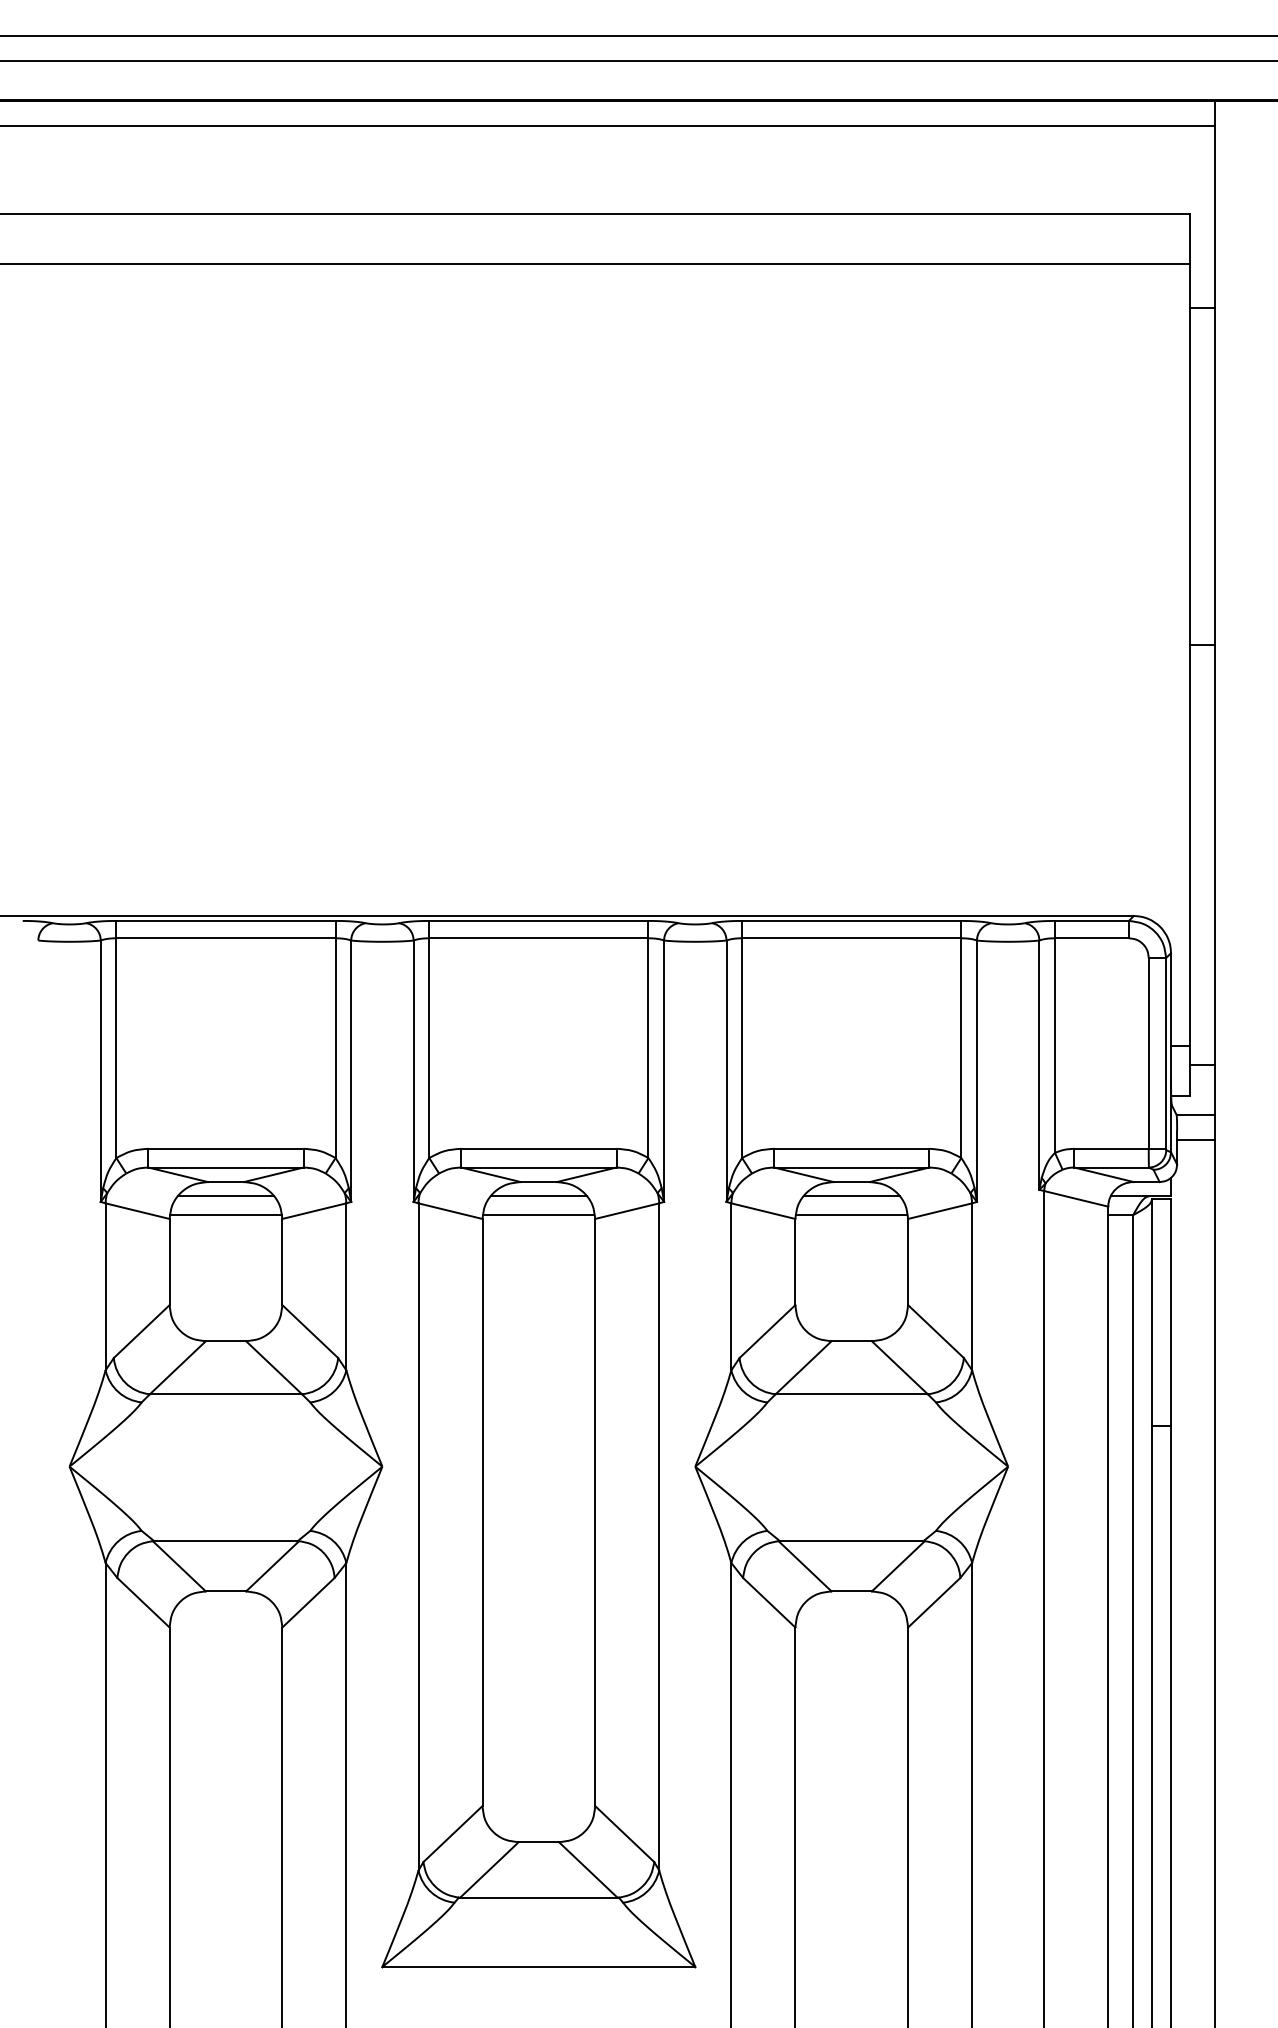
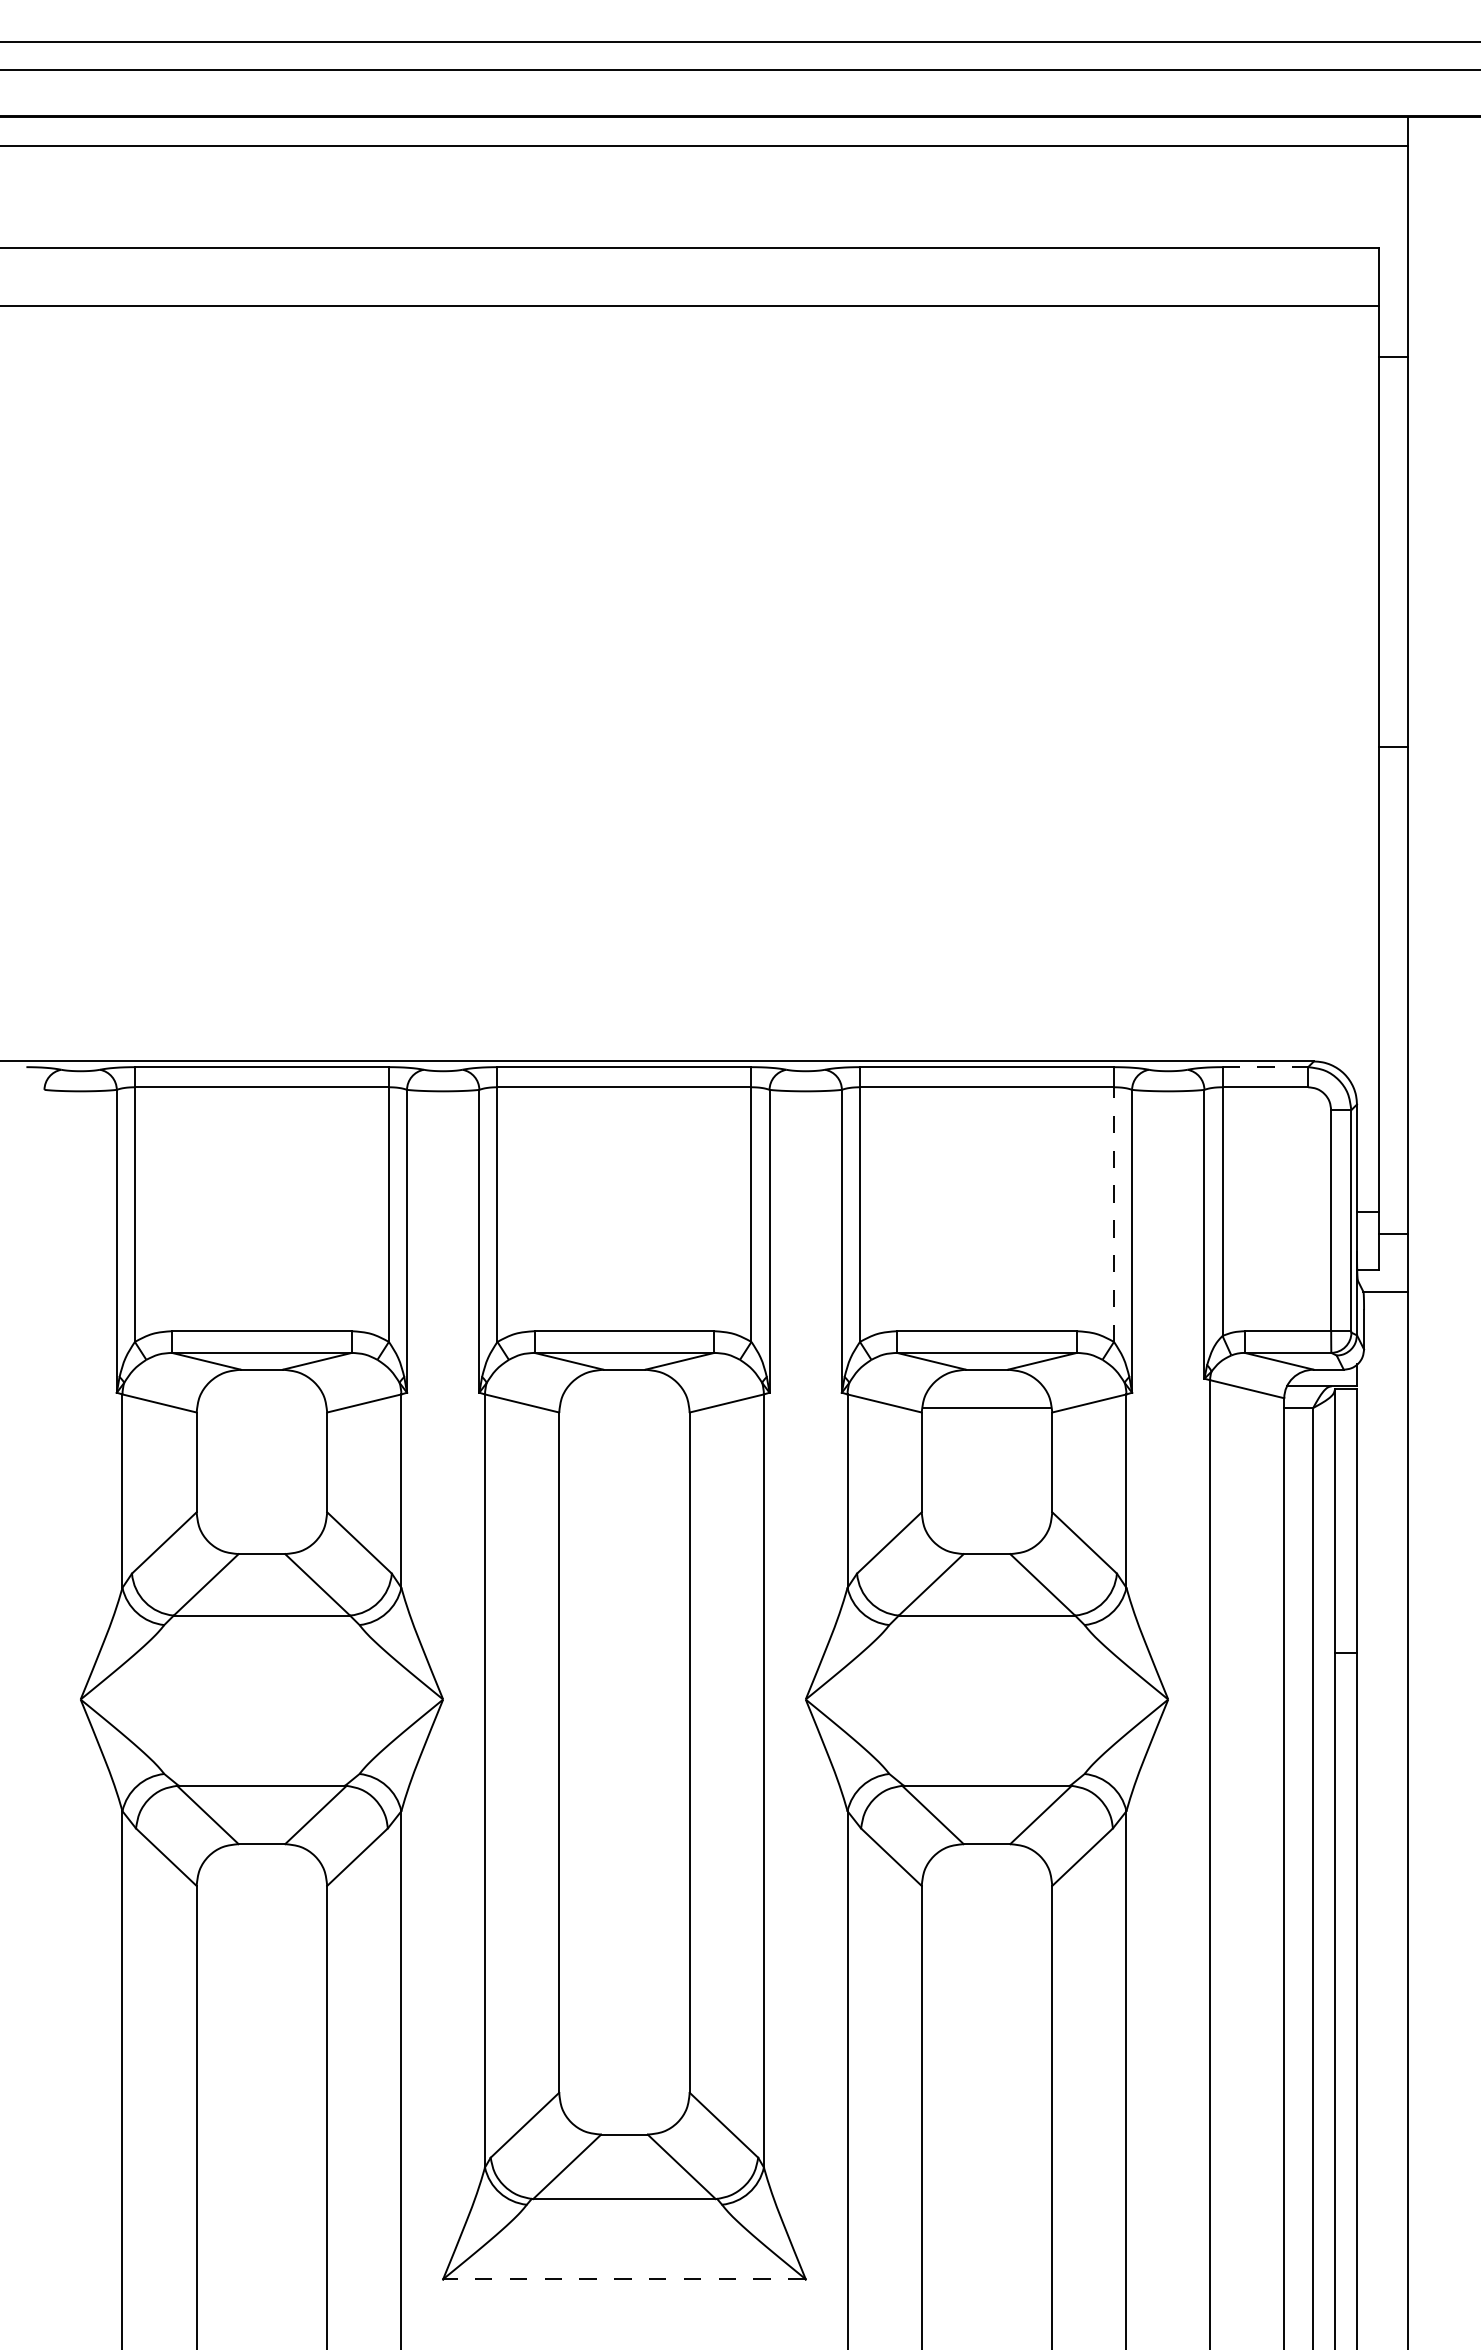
line: (1092, 921) -> (1265, 1067), solid -> dashed
line: (961, 1048) -> (1114, 1214), solid -> dashed
line: (1195, 1139) -> (1385, 1320), removed
line: (225, 1196) -> (261, 1386), removed
line: (538, 1196) -> (624, 1386), removed
line: (851, 1196) -> (986, 1386), removed
line: (225, 1214) -> (261, 1407), removed
line: (538, 1214) -> (624, 1407), removed
line: (538, 1967) -> (623, 2279), solid -> dashed

